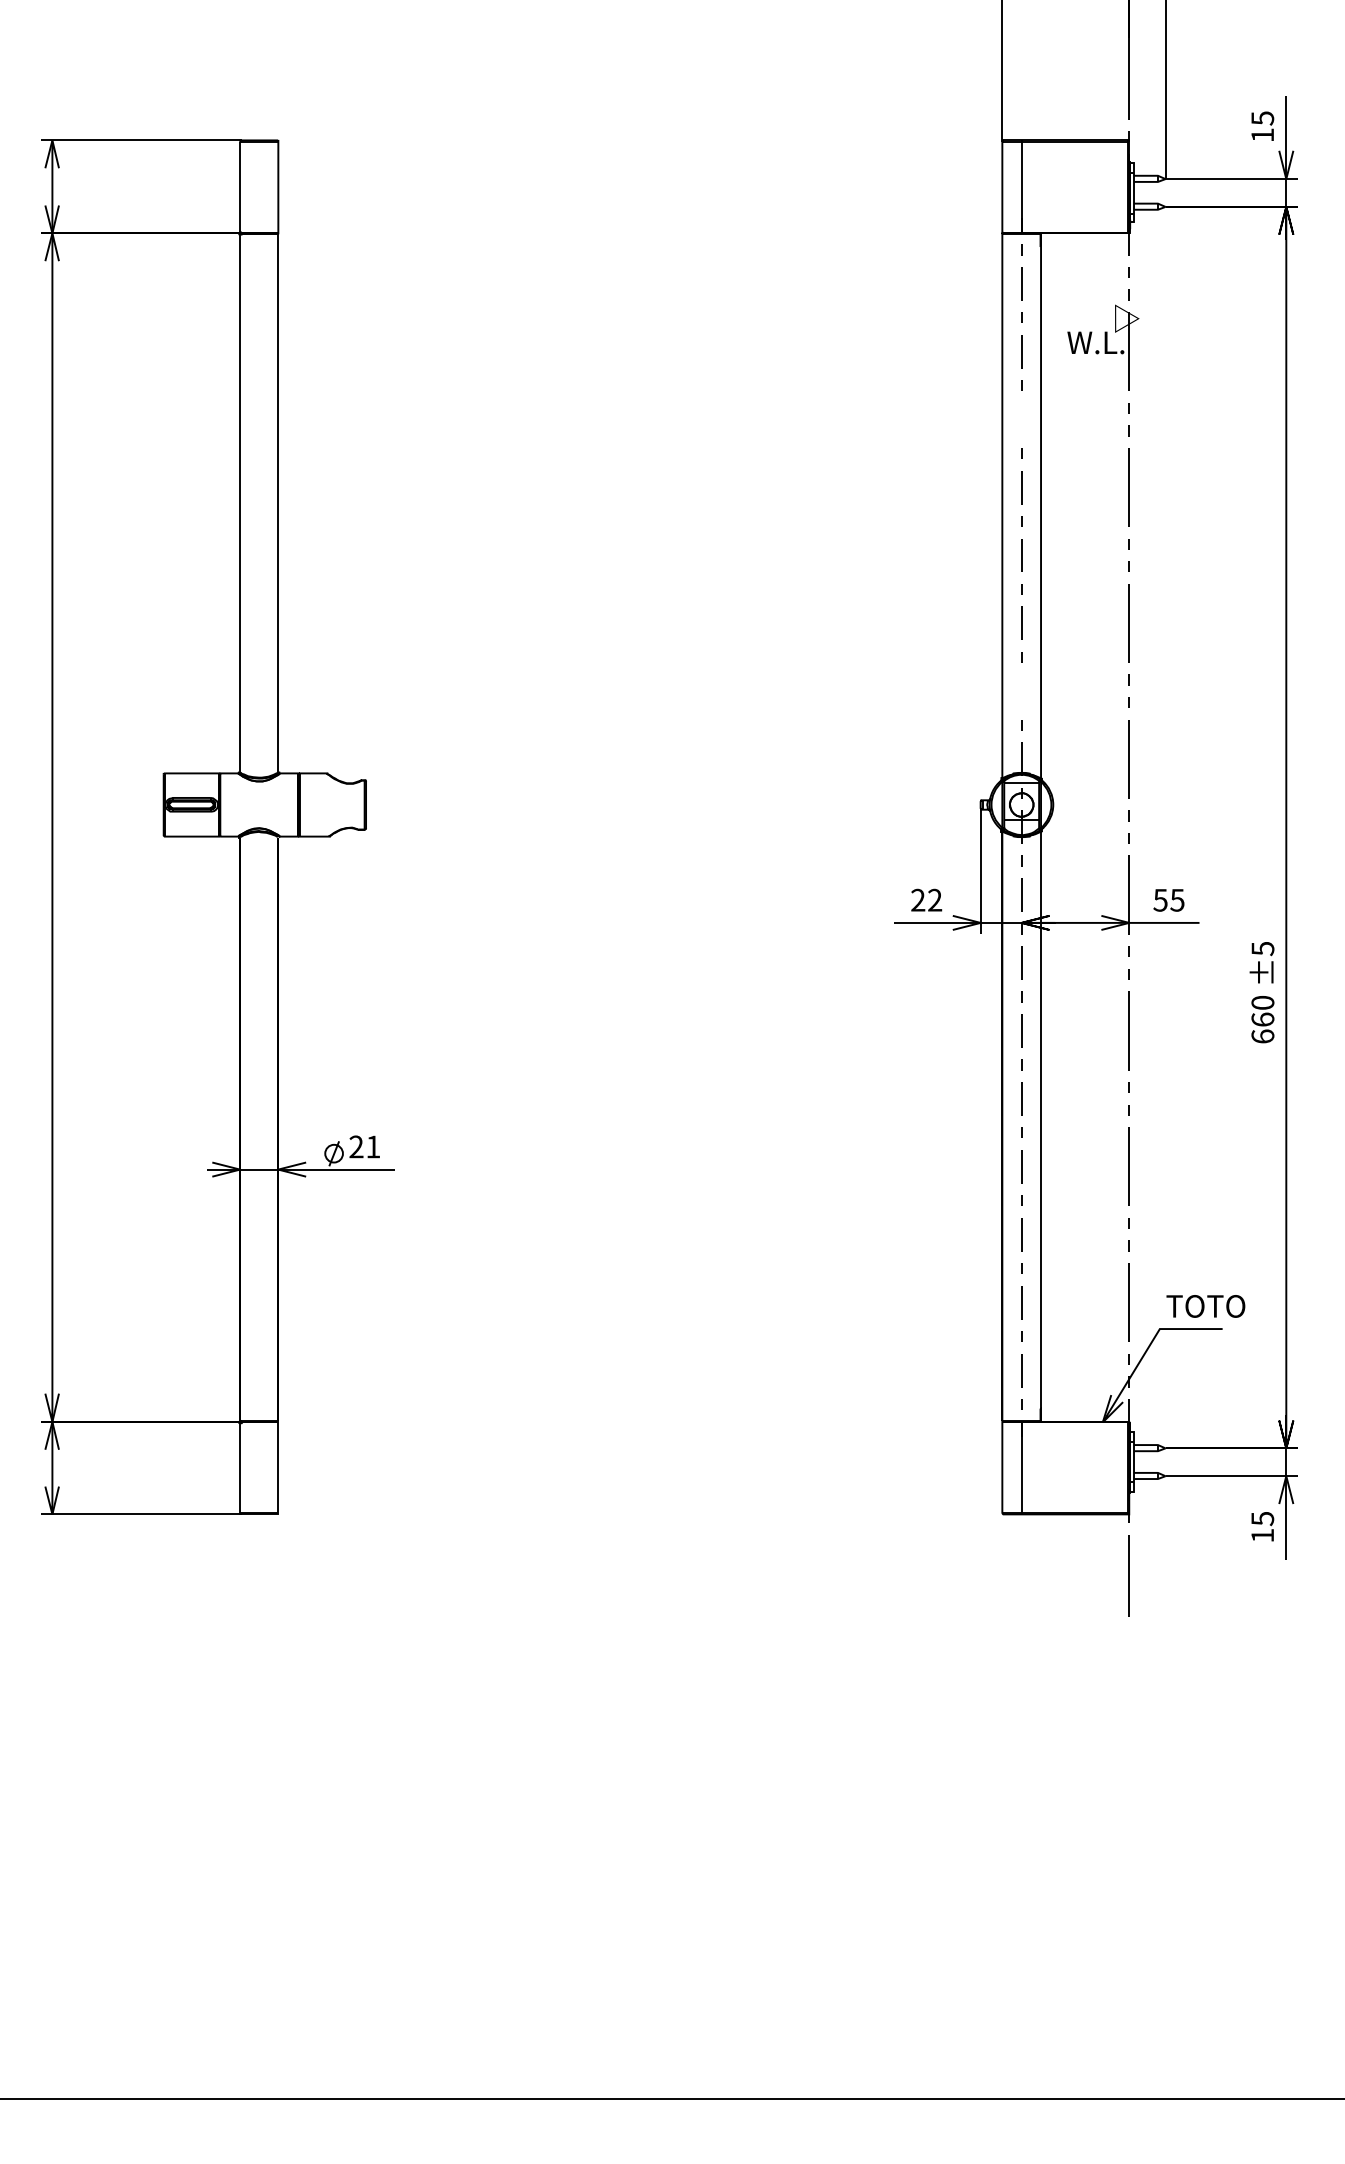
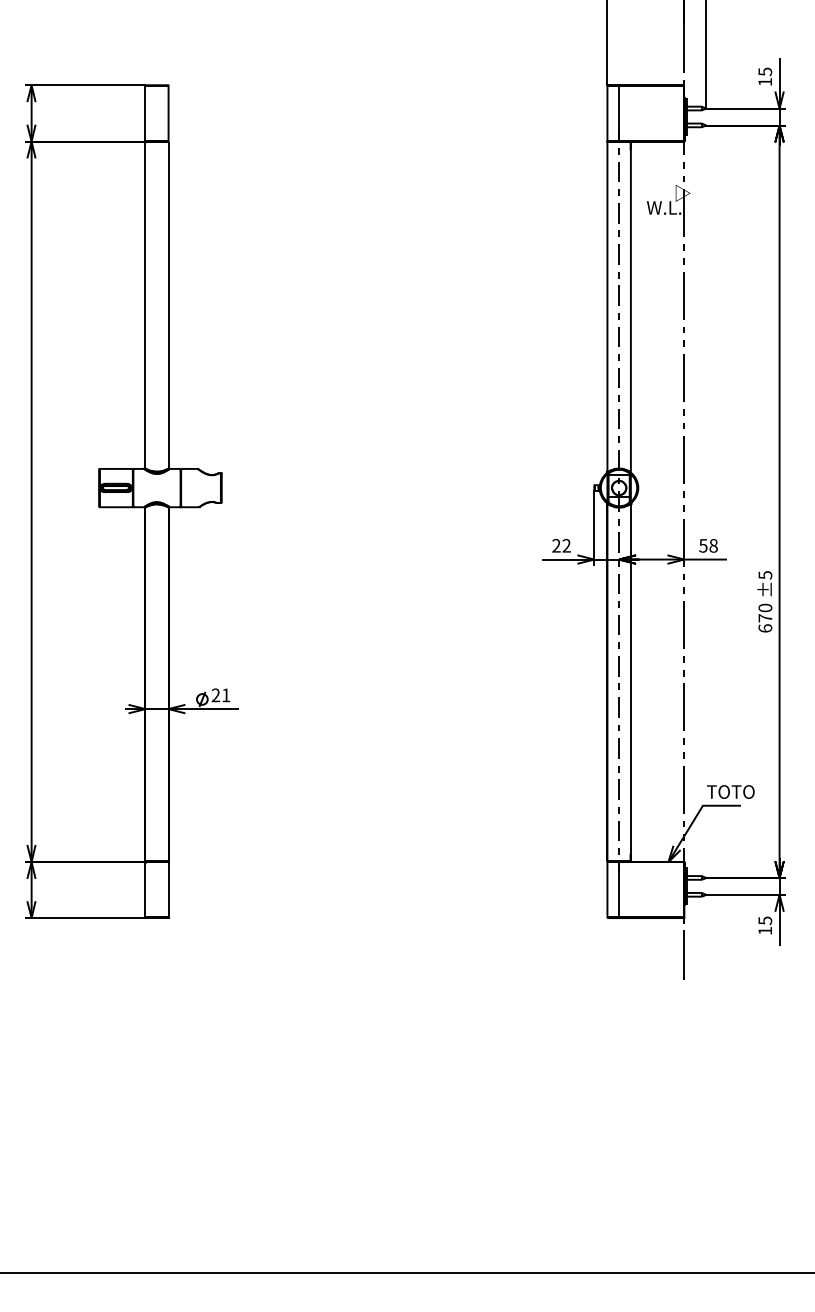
line: (1020, 419) -> (618, 254), added
line: (1020, 690) -> (618, 418), added
text: (1177, 899) -> (713, 545), 55 -> 58
text: (1263, 1020) -> (765, 618), 660 -> 670

